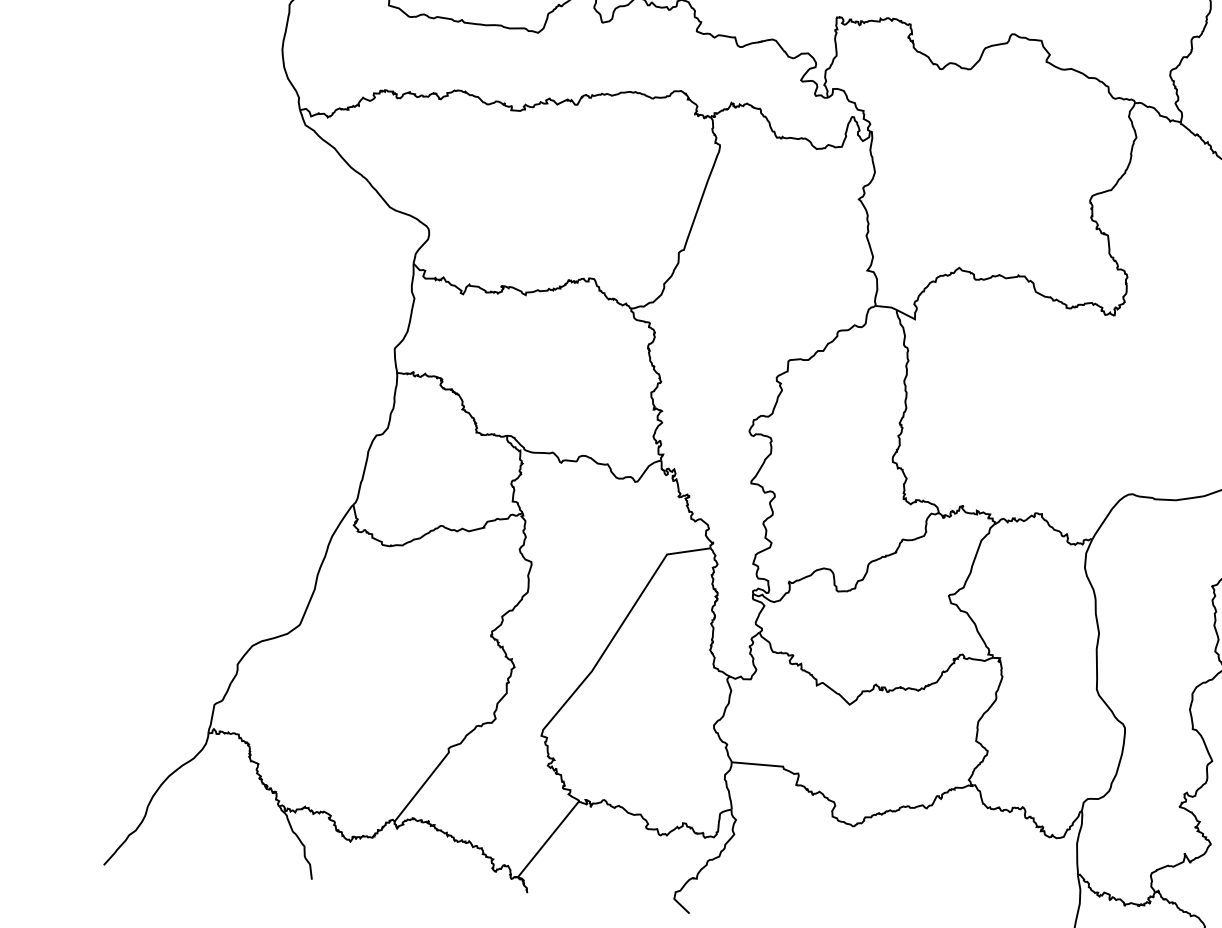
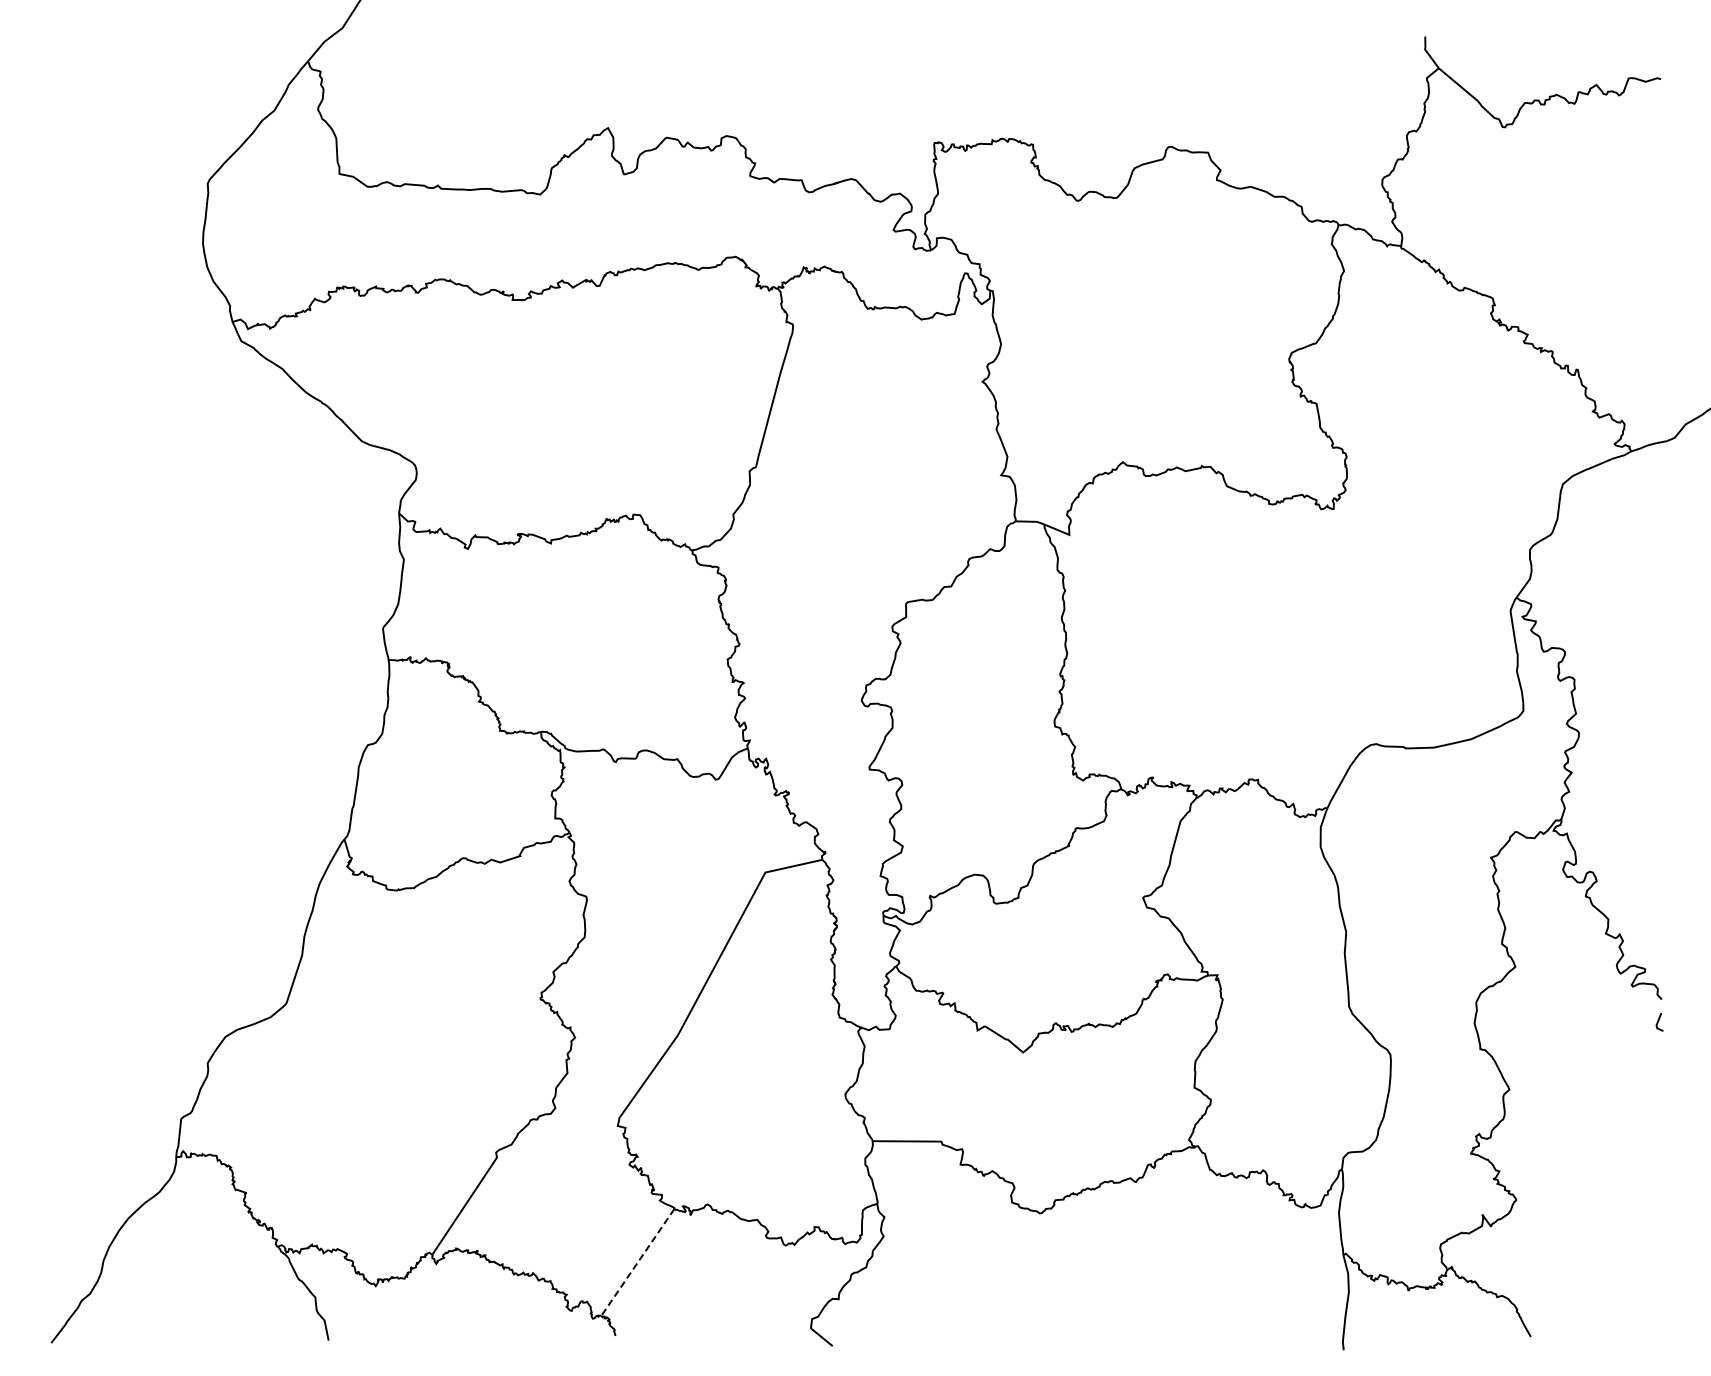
line: (548, 839) -> (637, 1262), solid -> dashed

